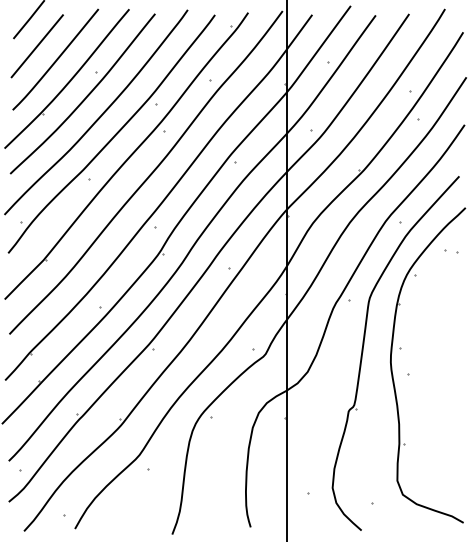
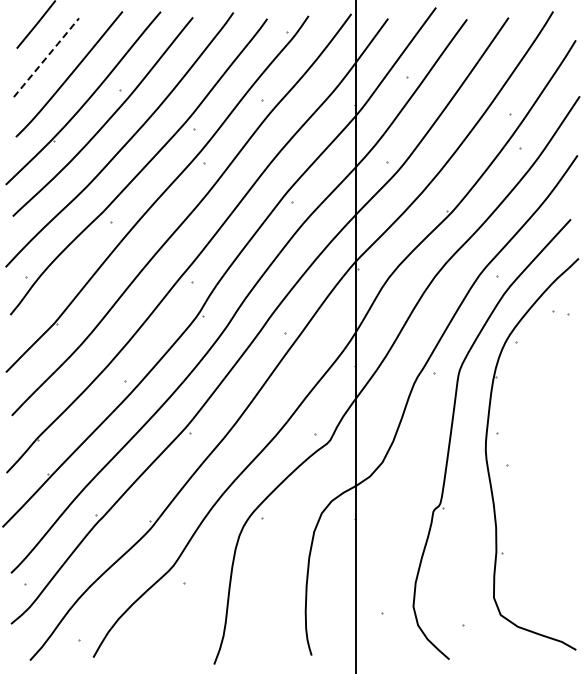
line: (37, 46) -> (46, 57), solid -> dashed

